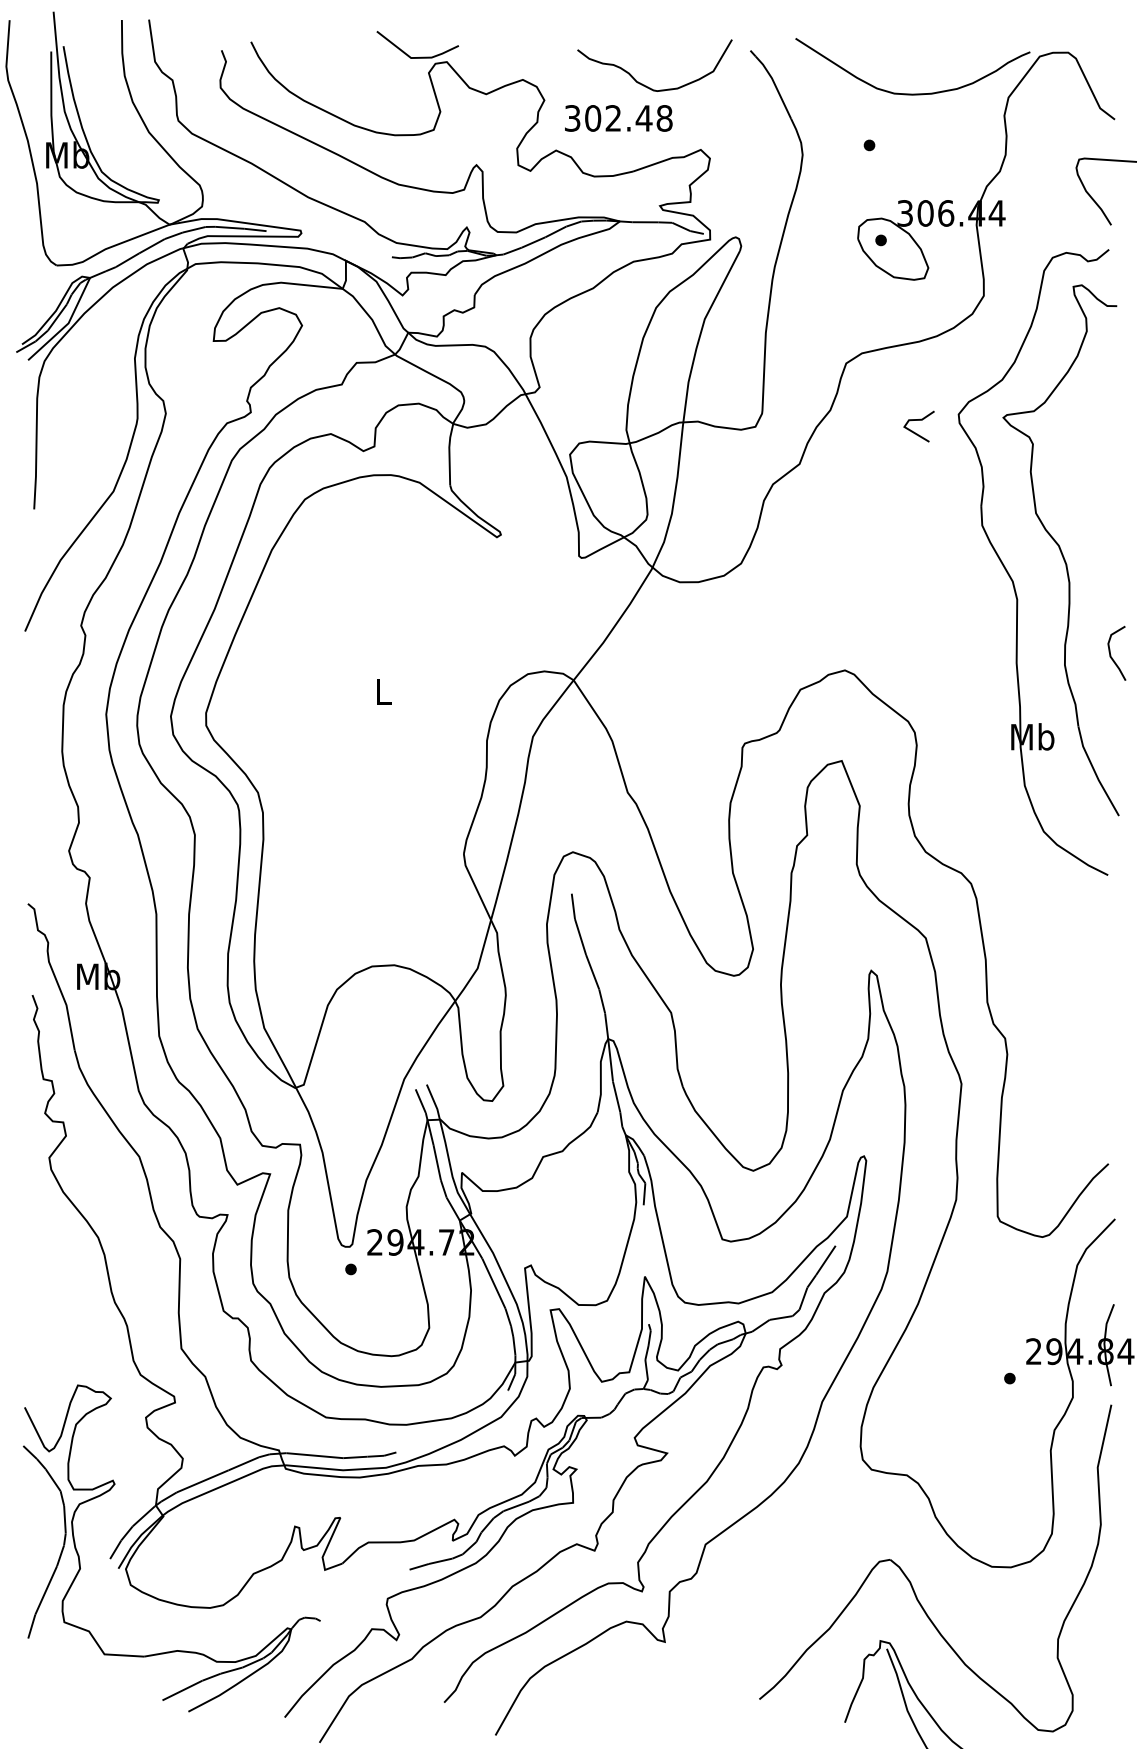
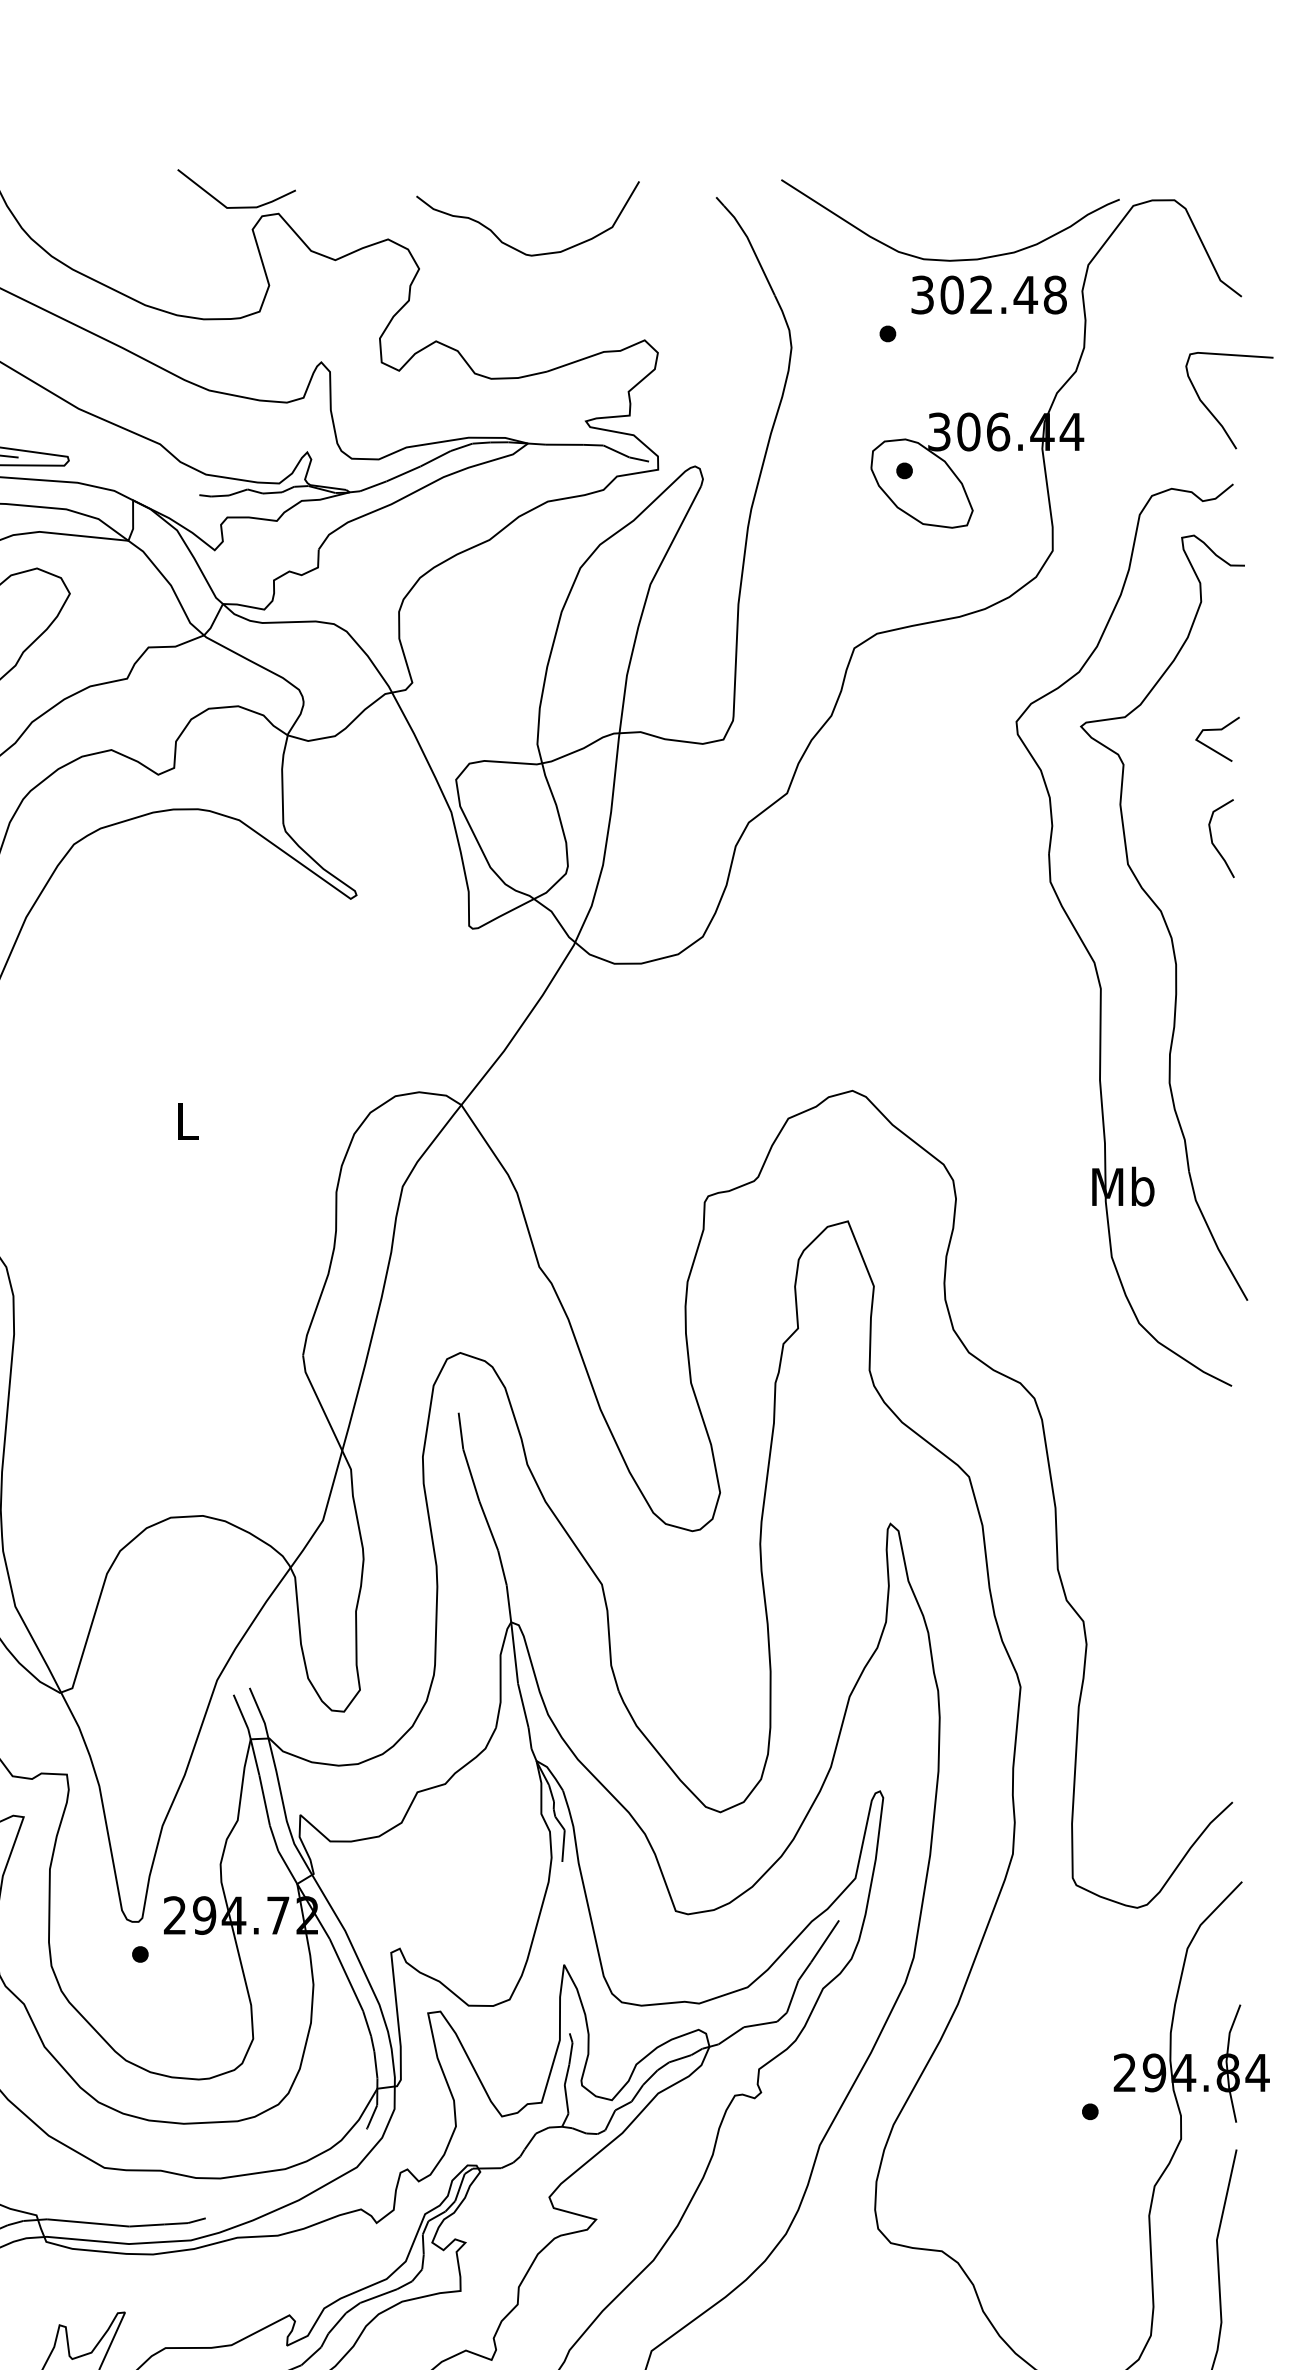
curve: (644, 84) -> (513, 246), moved
text: (618, 118) -> (988, 295), moved
line: (918, 420) -> (1216, 730), moved
curve: (1111, 654) -> (1213, 840), moved

